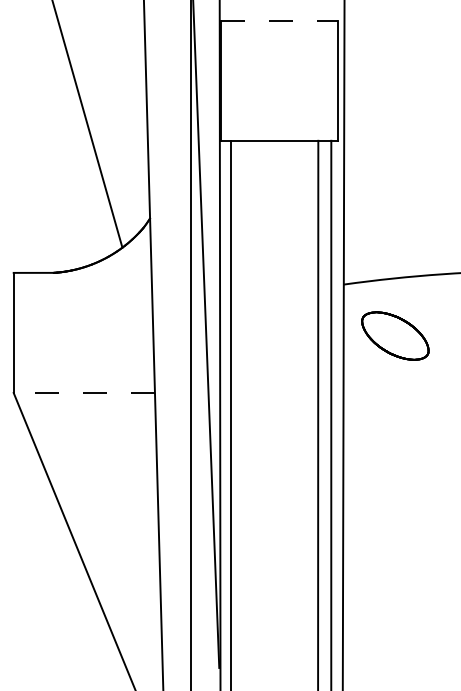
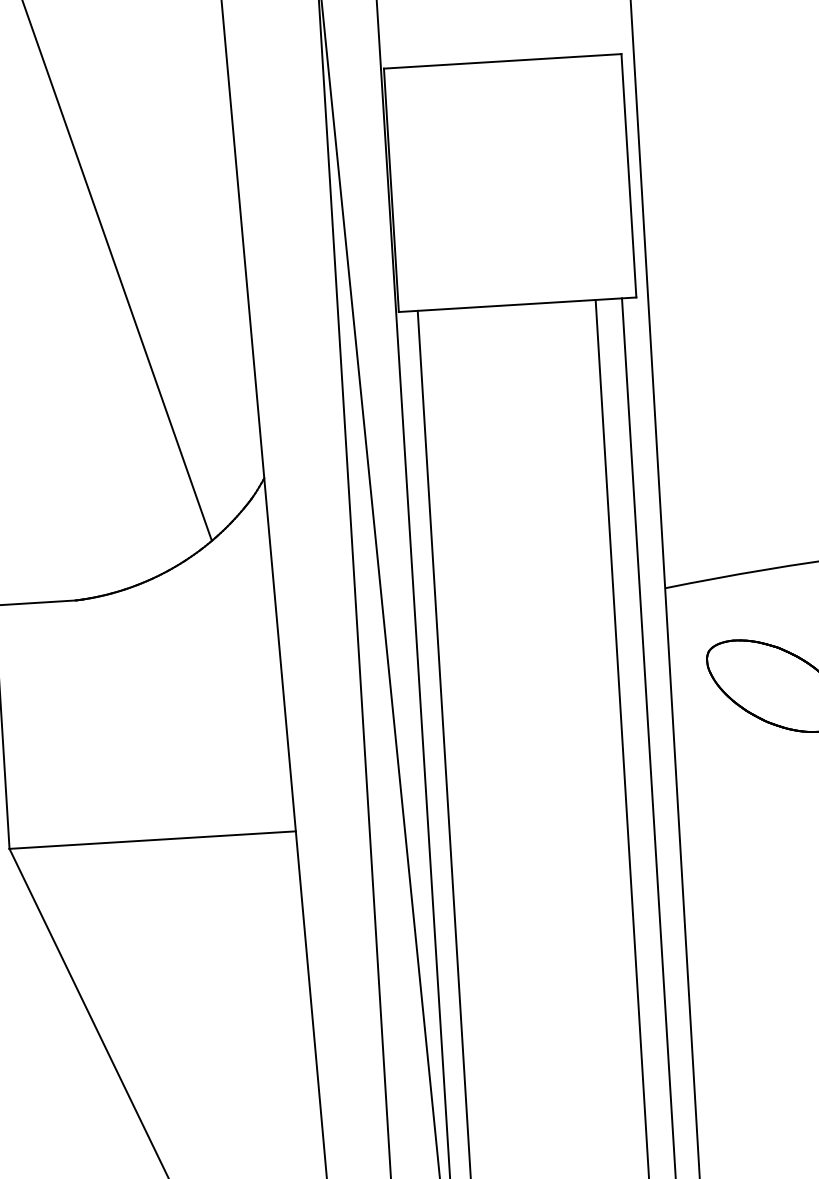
line: (279, 20) -> (502, 60), dashed -> solid
line: (84, 392) -> (152, 839), dashed -> solid

